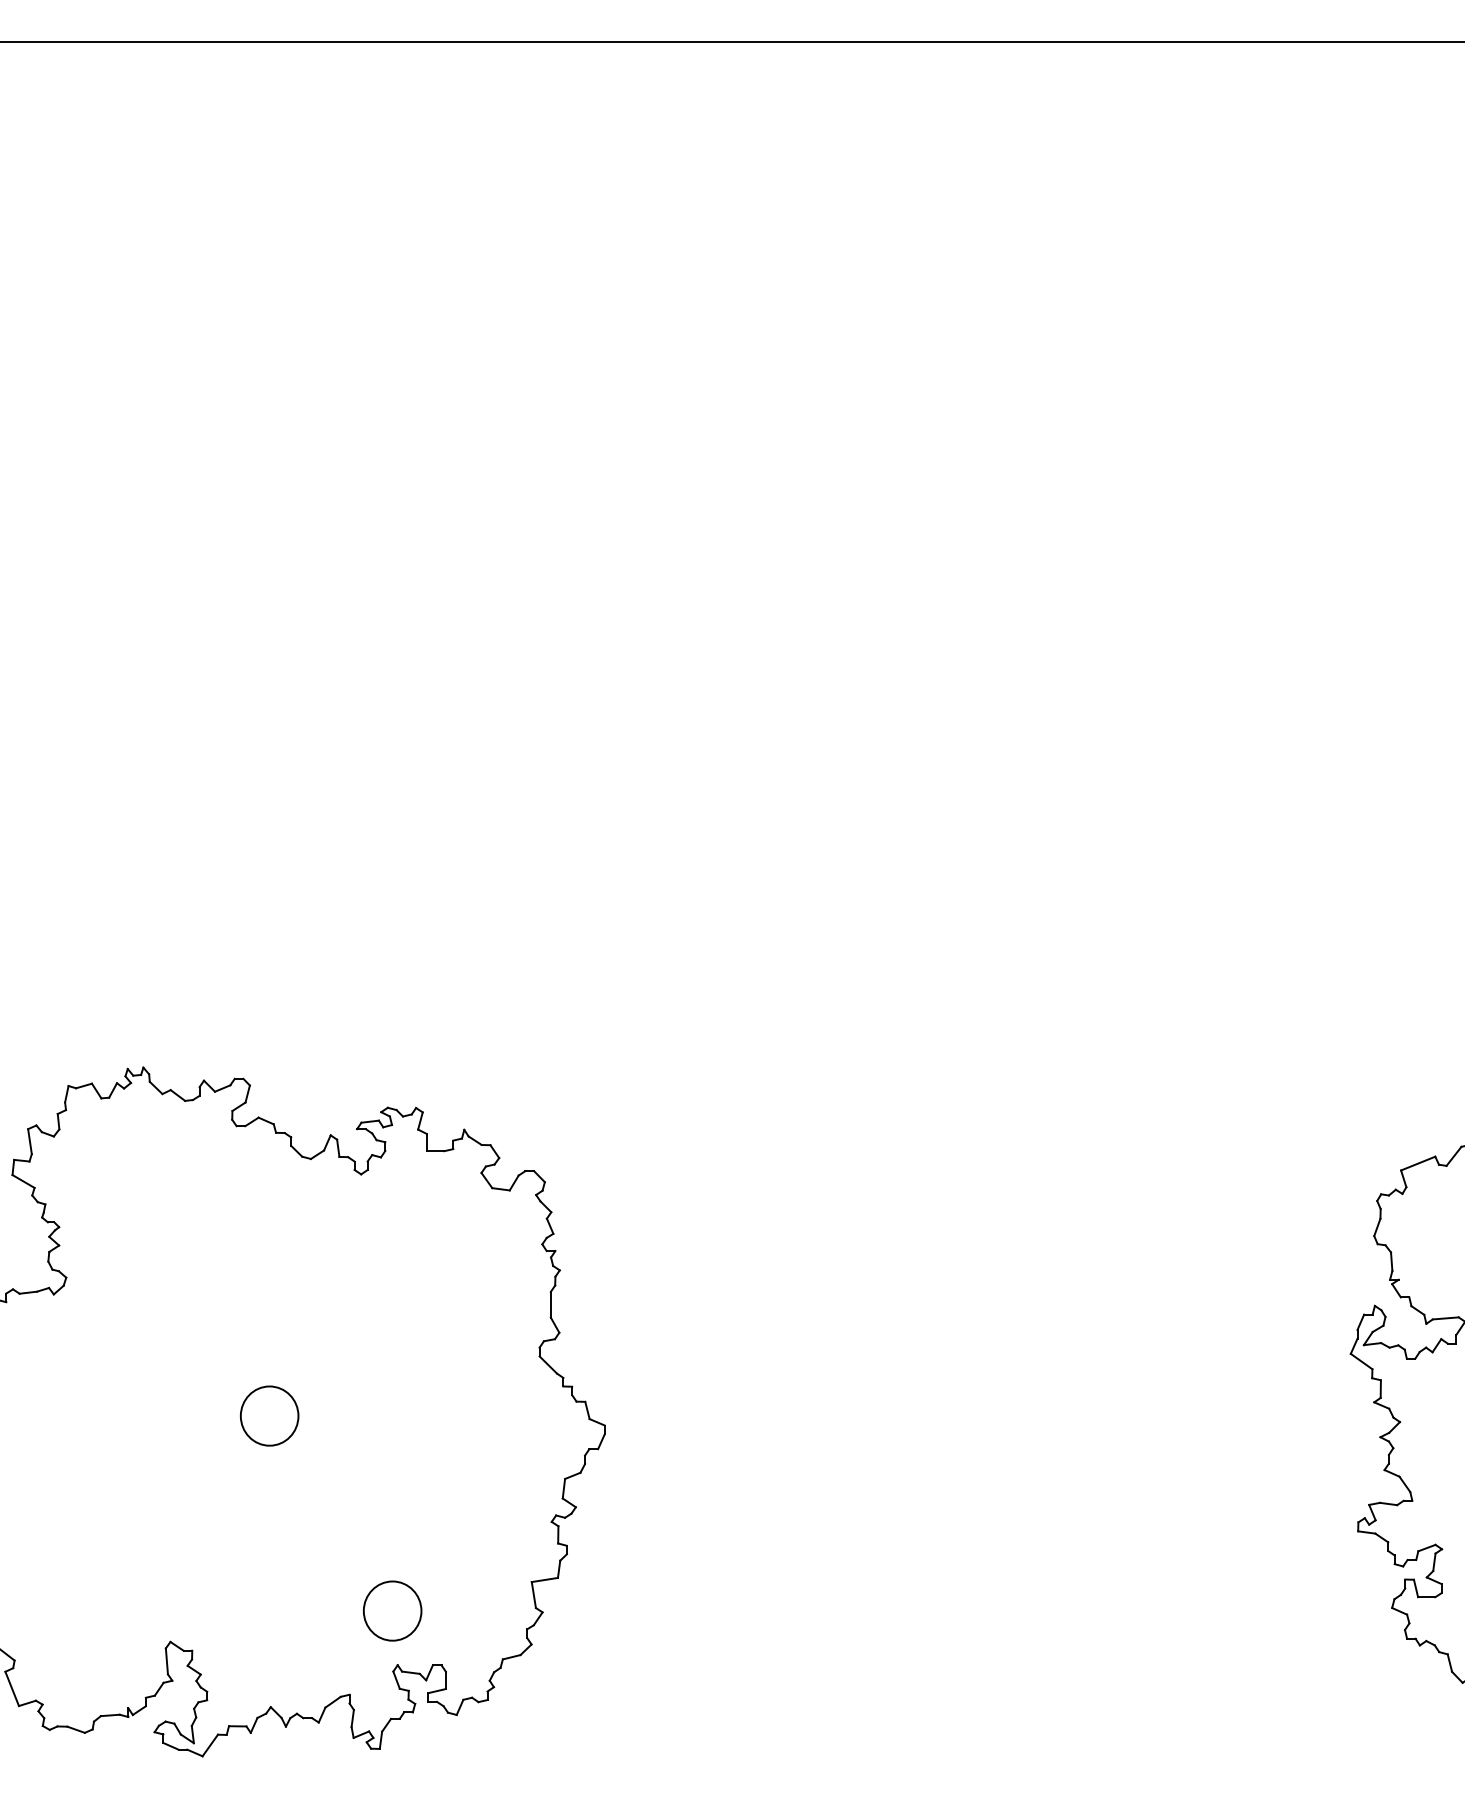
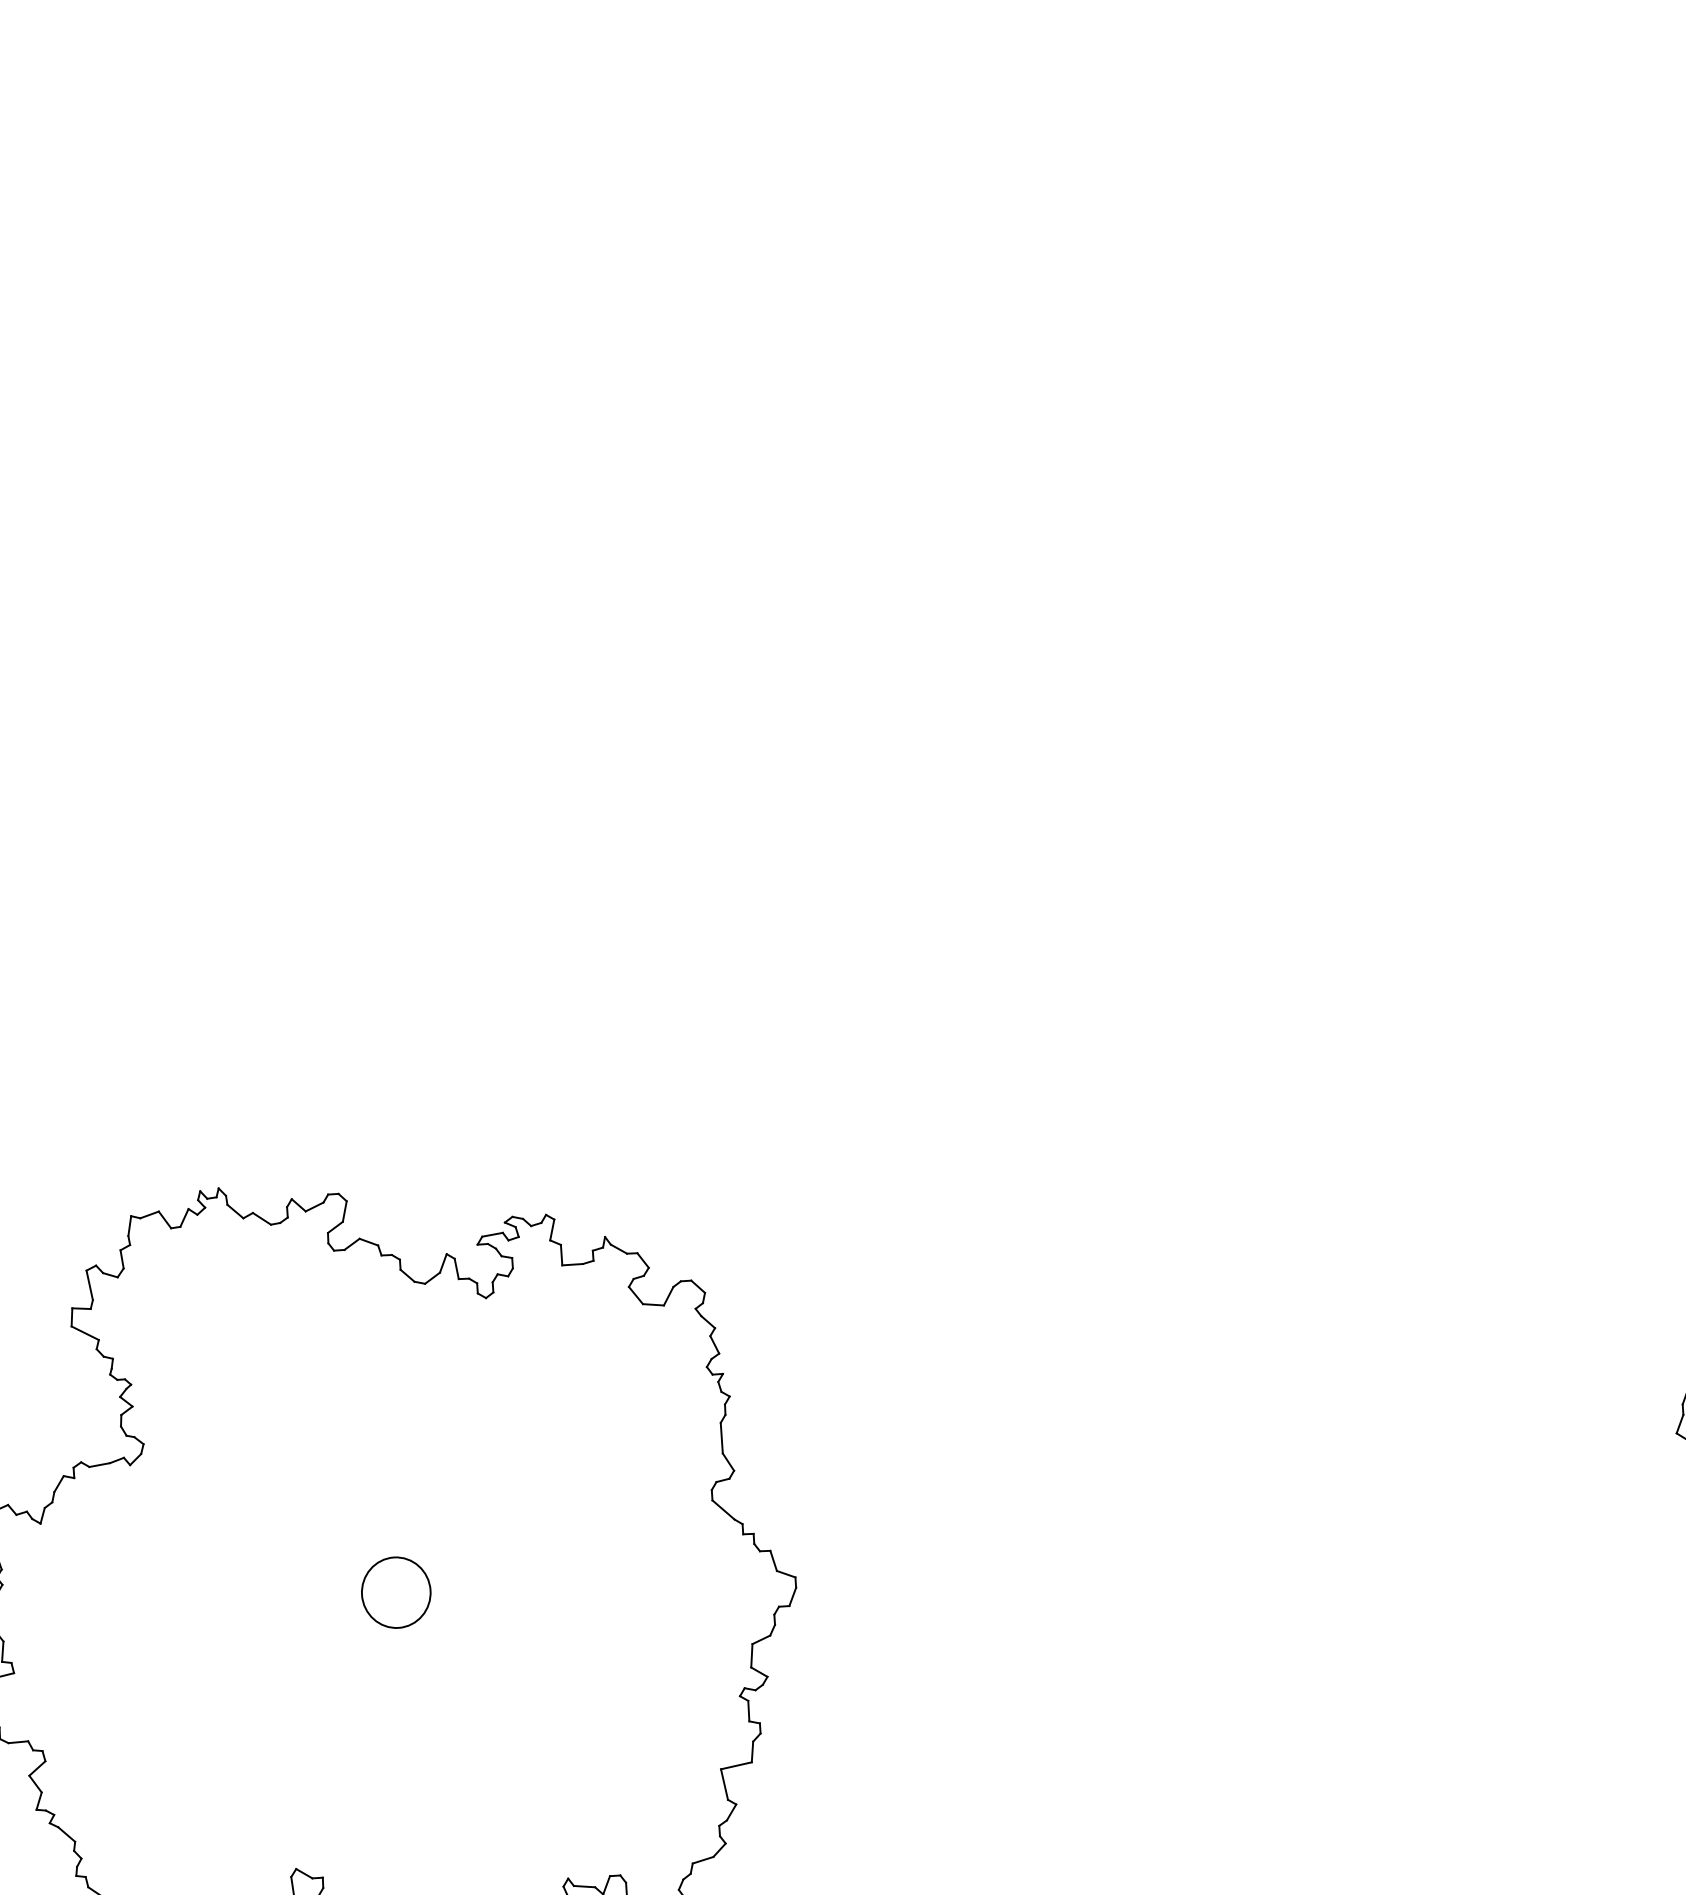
part: (392, 1610) -> (557, 1814), removed

